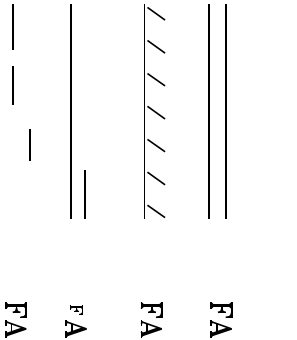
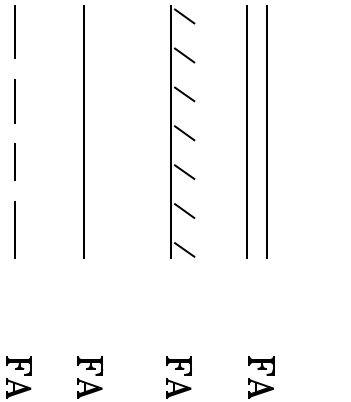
line: (29, 144) -> (14, 161), moved
line: (84, 194) -> (14, 229), moved
part: (76, 309) -> (90, 365), size x1.67

